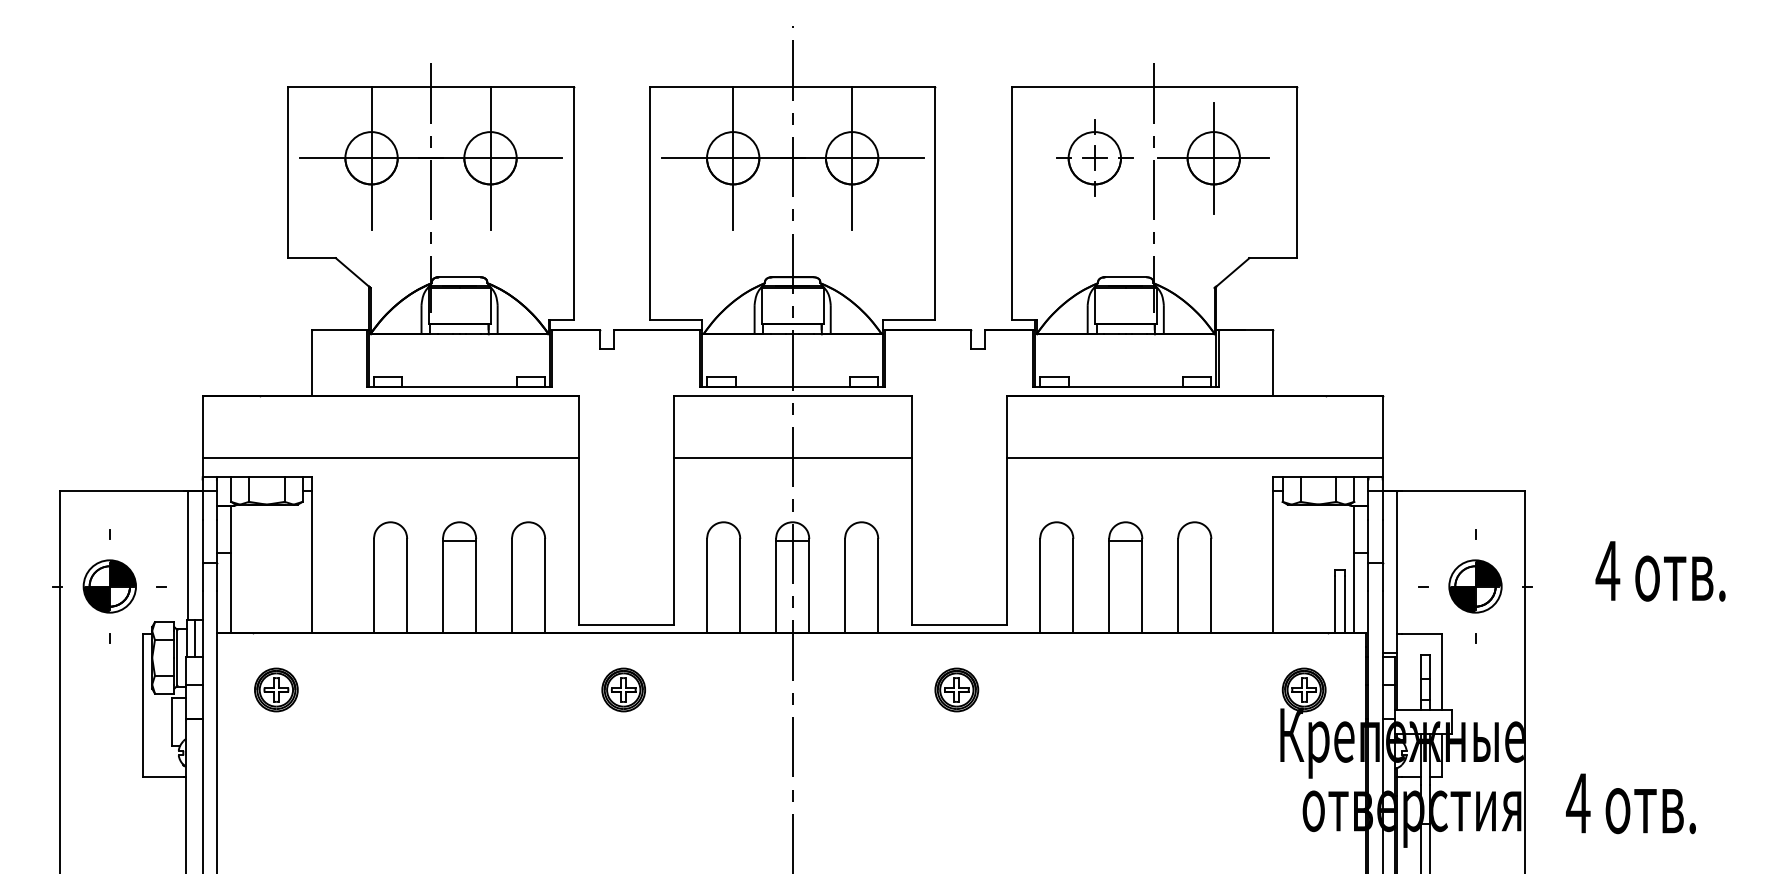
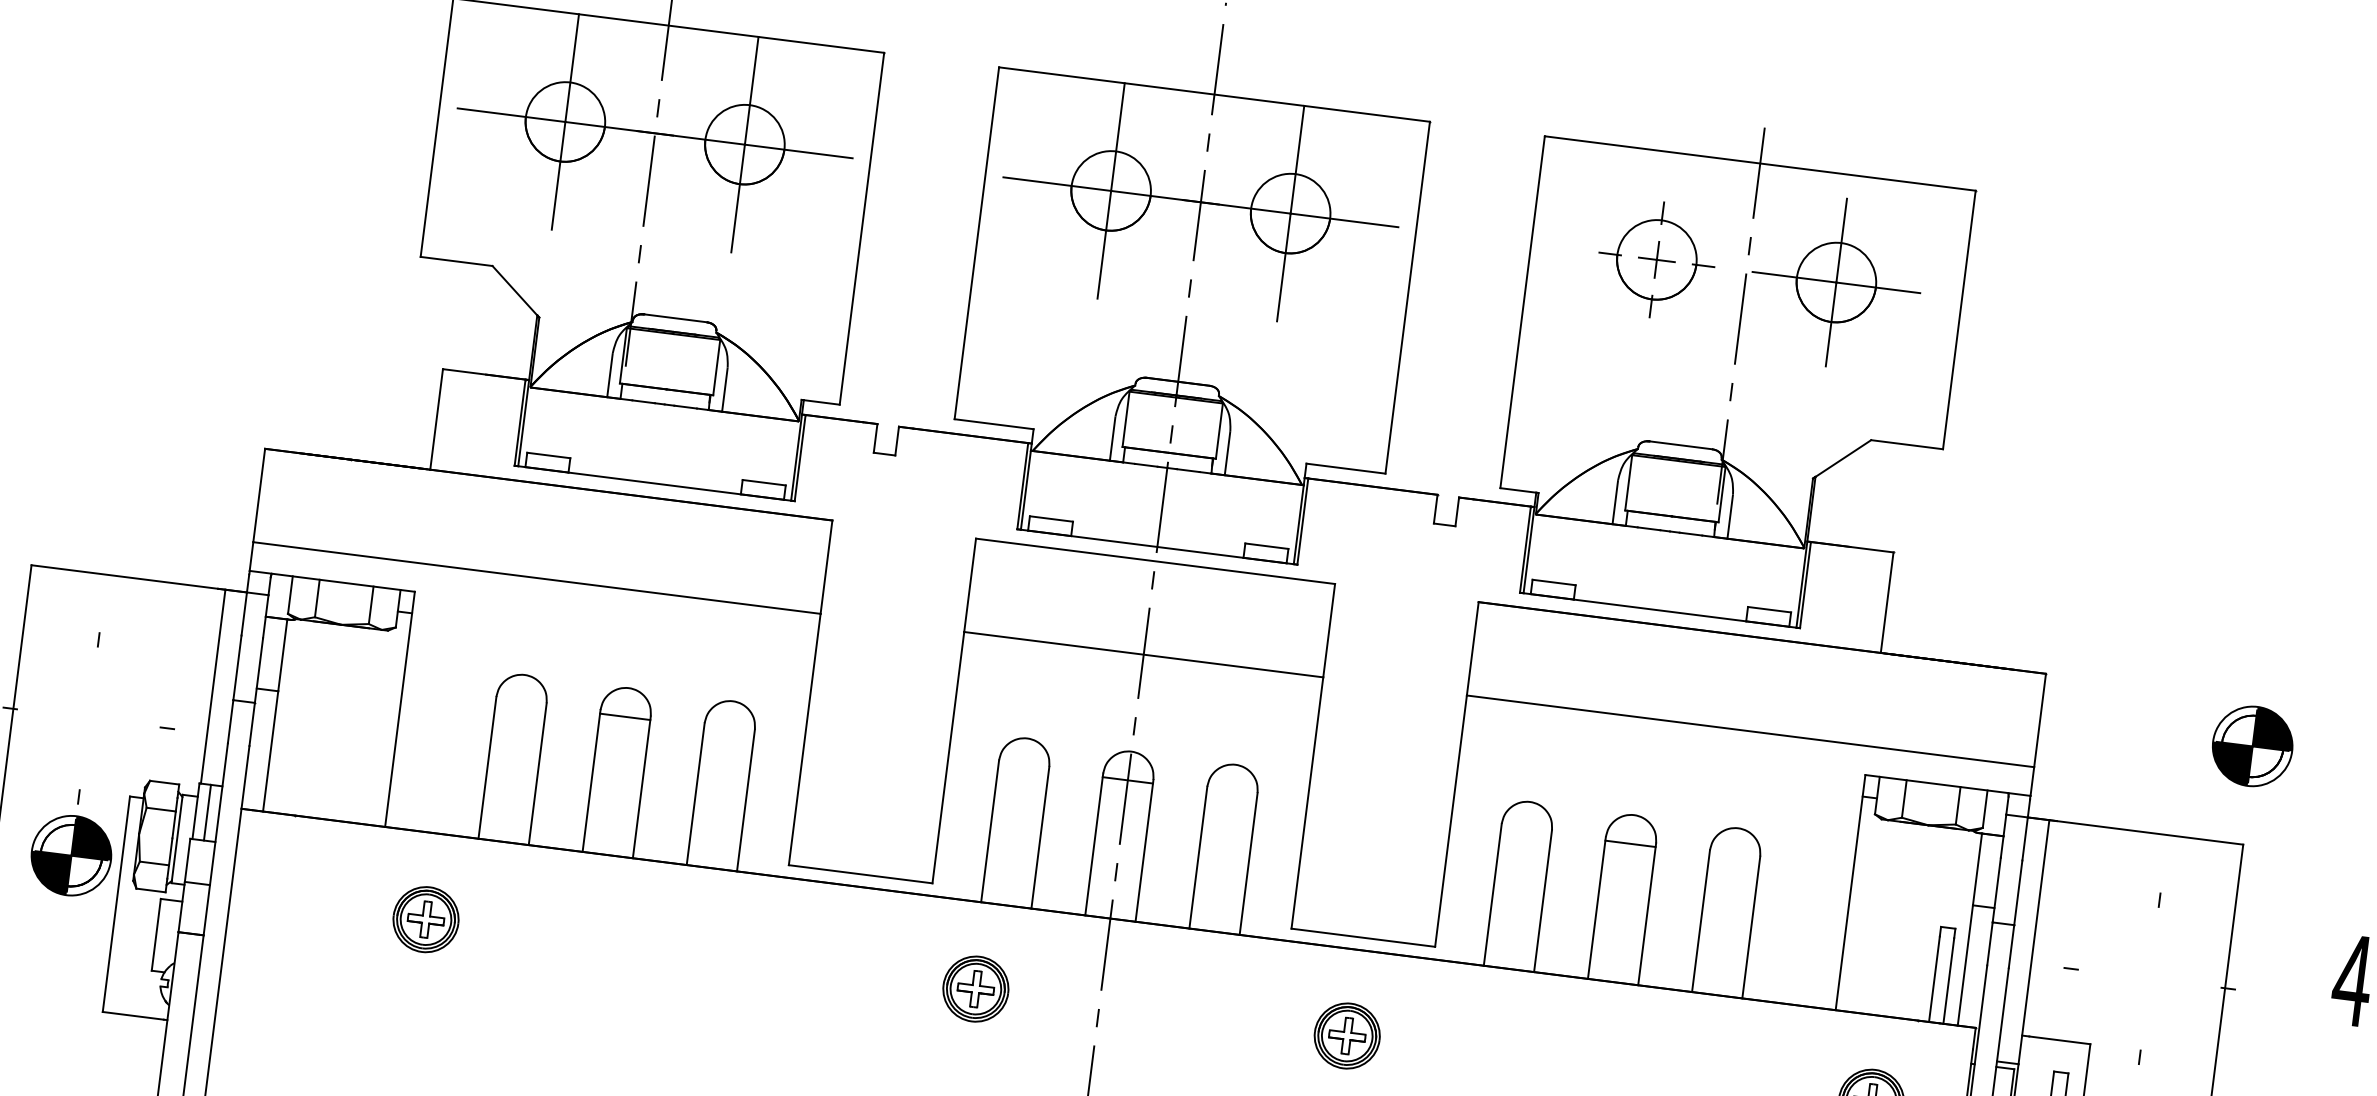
part: (109, 586) -> (70, 855), moved
part: (1475, 586) -> (2252, 746), moved
part: (276, 689) -> (426, 918), moved
part: (623, 689) -> (975, 988), moved

